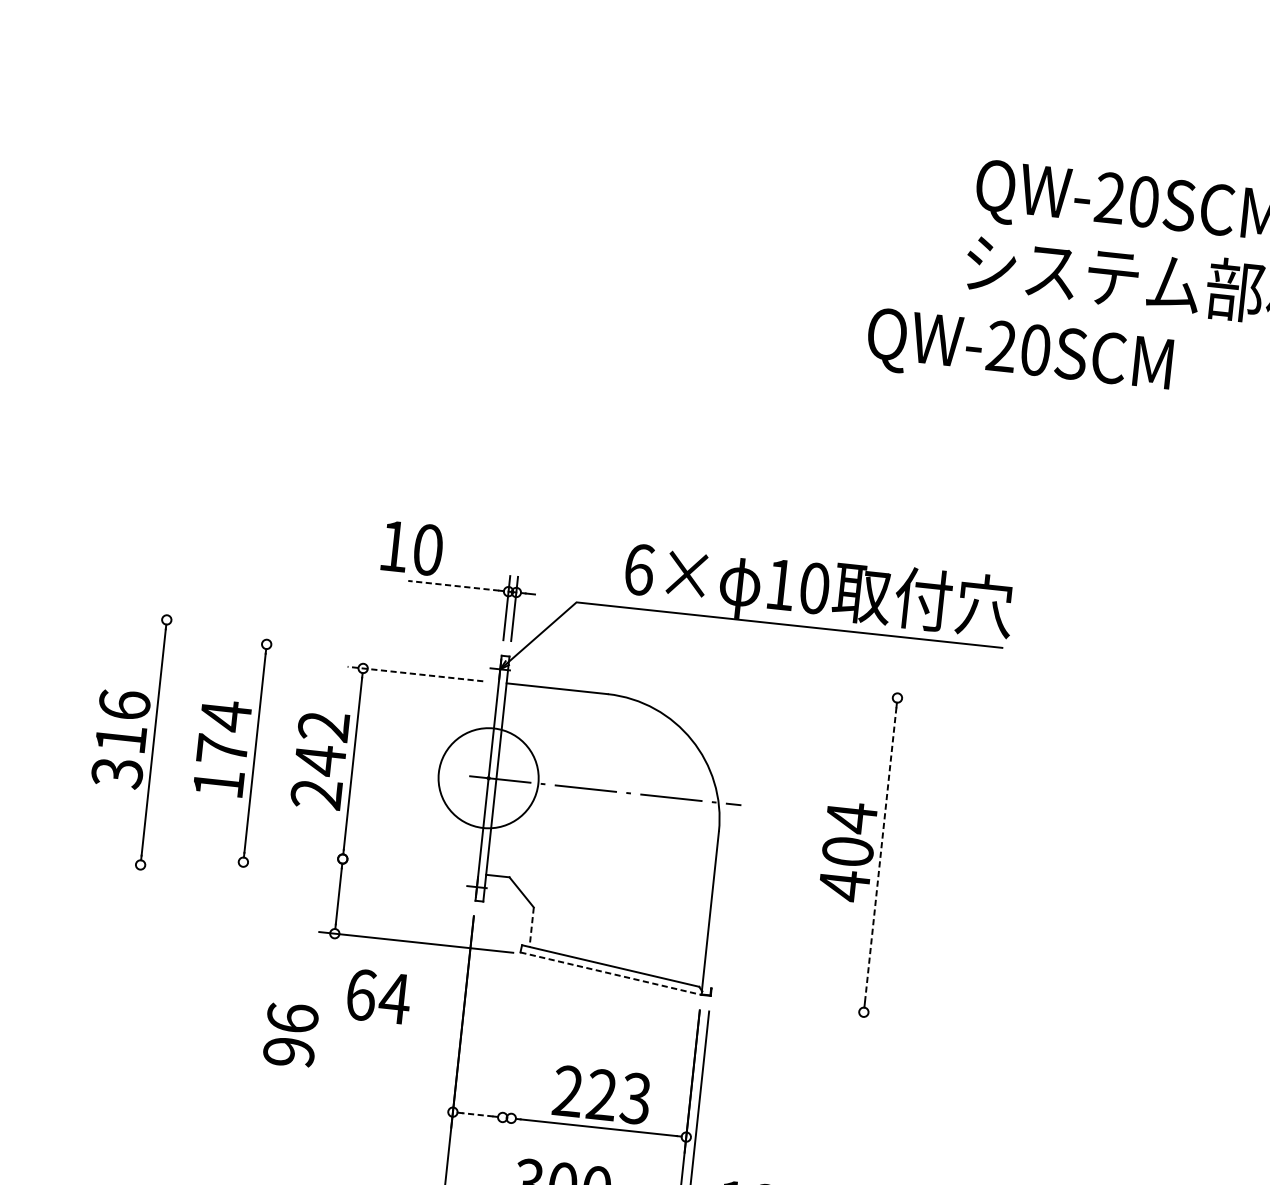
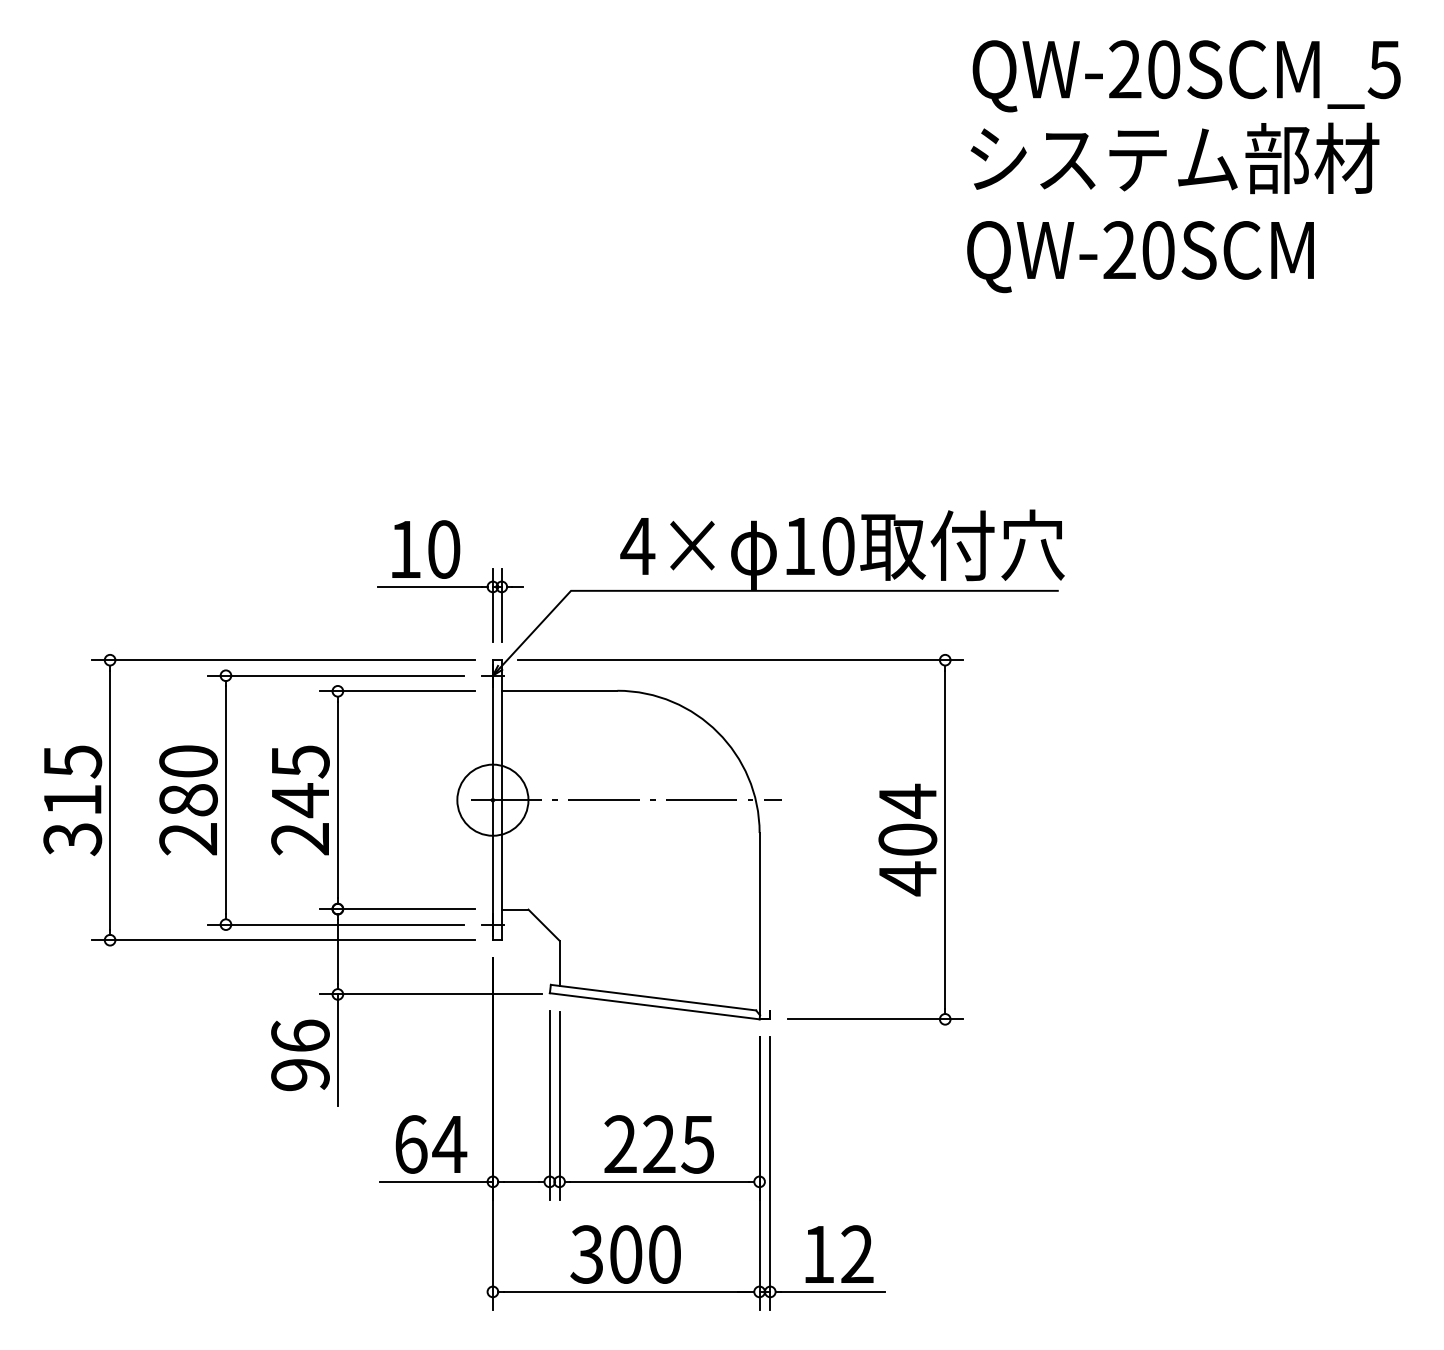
text: (1019, 354) -> (1140, 257), moved
text: (412, 548) -> (426, 549), moved
text: (638, 569) -> (637, 546), 6× -> 4×
line: (453, 585) -> (429, 586), dashed -> solid
line: (318, 636) -> (283, 660), added
line: (363, 654) -> (336, 675), added
line: (415, 674) -> (397, 691), dashed -> solid
line: (718, 679) -> (740, 660), added
text: (124, 705) -> (72, 761), 316 -> 315
text: (323, 726) -> (300, 761), 242 -> 245
text: (222, 749) -> (188, 799), 174 -> 280
circle: (488, 777) -> (492, 799), size x0.62
line: (880, 854) -> (945, 839), dashed -> solid
line: (394, 864) -> (397, 909), added
line: (340, 872) -> (336, 924), added
line: (292, 881) -> (283, 940), added
line: (531, 927) -> (559, 963), dashed -> solid
line: (610, 973) -> (654, 1006), dashed -> solid
line: (329, 981) -> (337, 1049), added
text: (379, 996) -> (431, 1144), moved
line: (802, 1005) -> (875, 1019), added
text: (290, 1035) -> (300, 1055), moved
line: (509, 1049) -> (549, 1104), added
line: (518, 1051) -> (559, 1105), added
text: (635, 1098) -> (697, 1144), 223 -> 225
line: (403, 1106) -> (436, 1181), added
line: (477, 1114) -> (521, 1181), dashed -> solid

